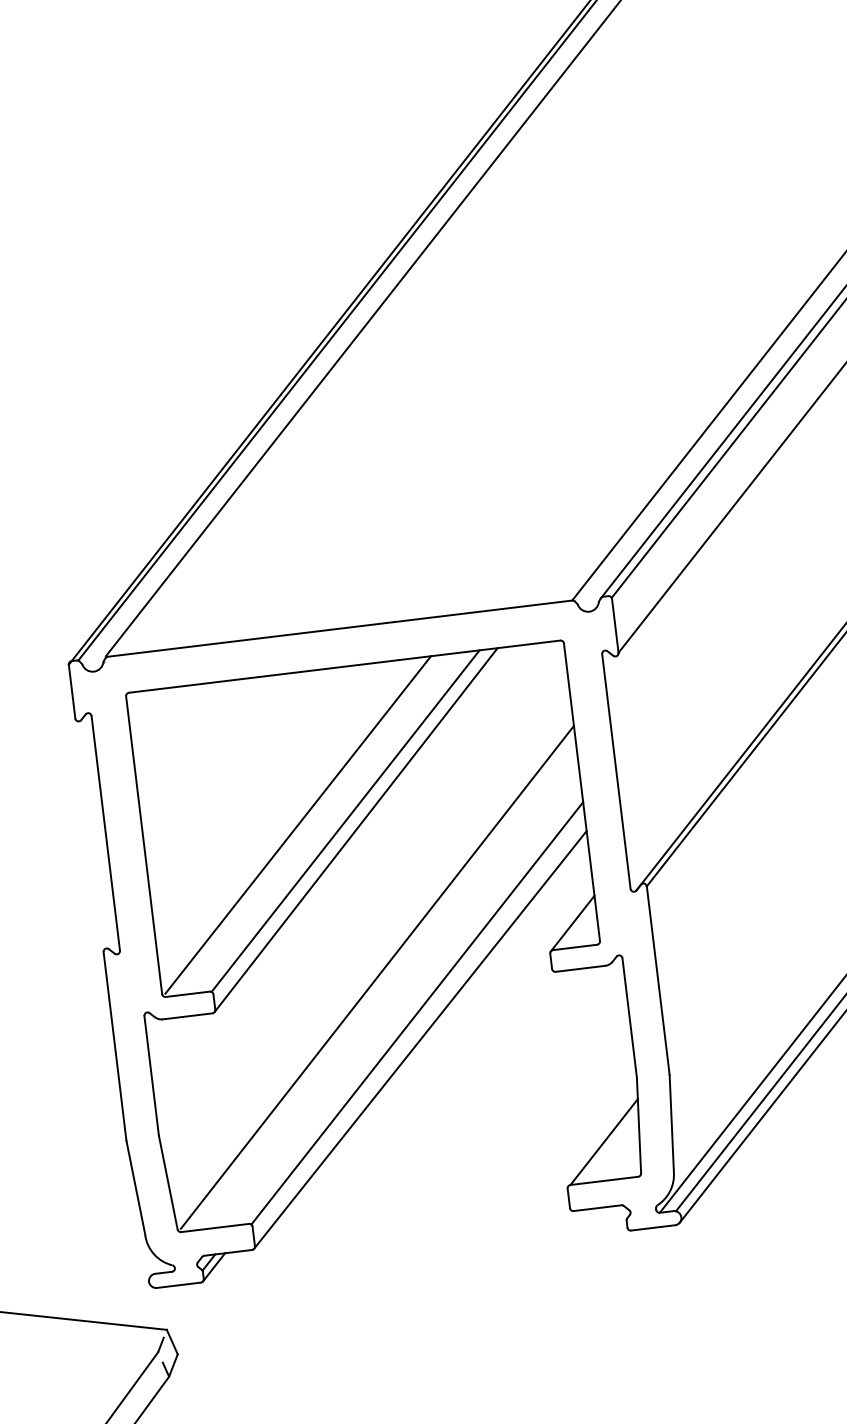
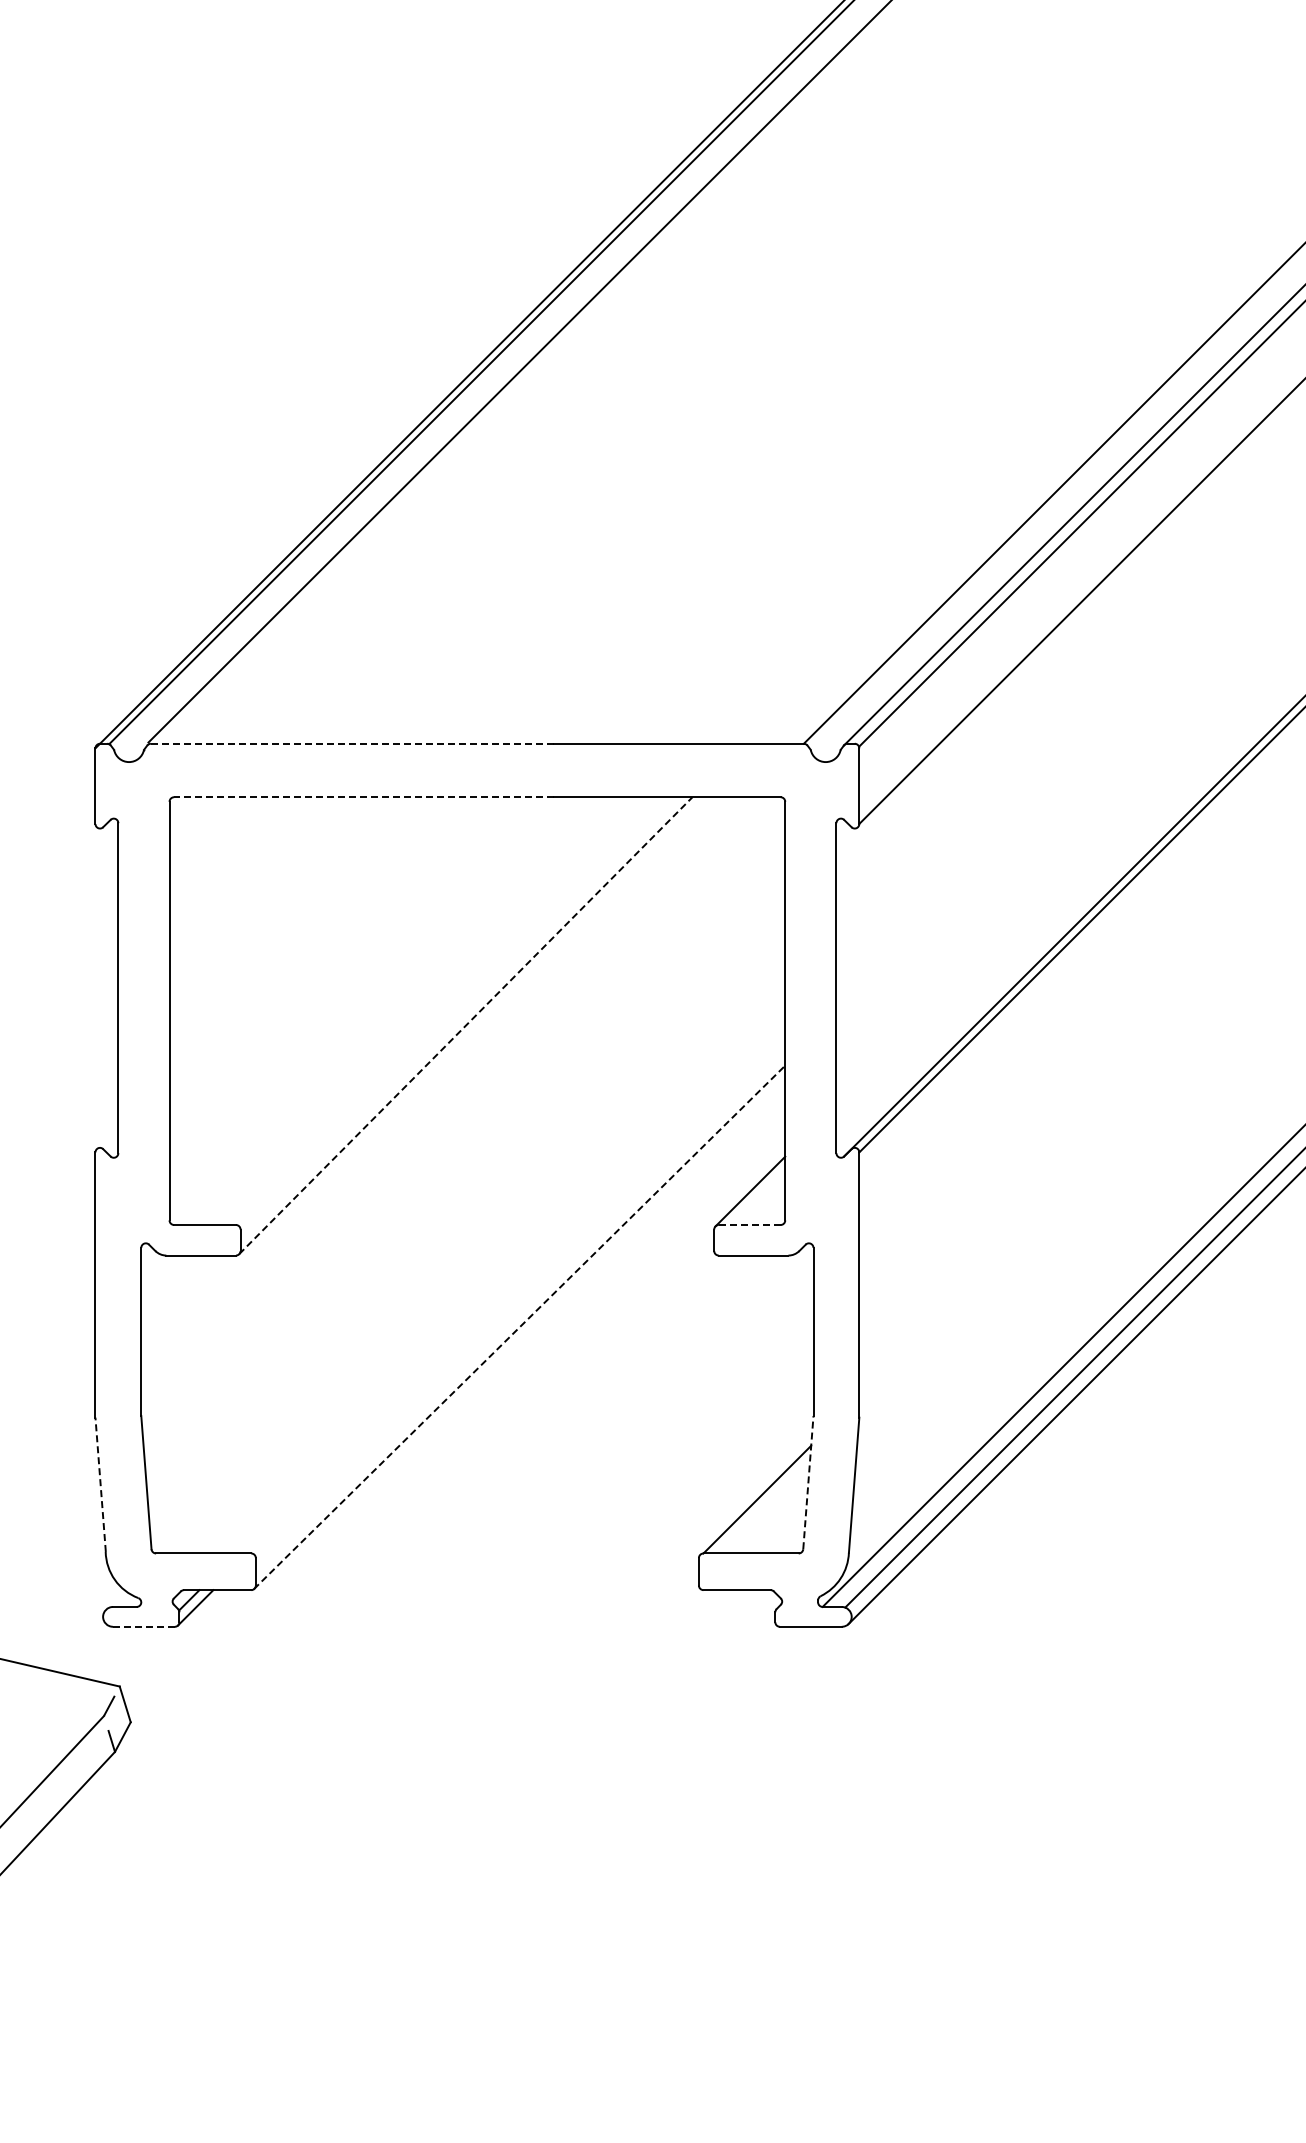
line: (251, 639) -> (352, 743), solid -> dashed
line: (263, 676) -> (363, 797), solid -> dashed
line: (346, 821) -> (453, 1011), removed
line: (298, 824) -> (386, 1008), removed
line: (355, 830) -> (465, 1025), solid -> dashed
line: (575, 947) -> (749, 1225), solid -> dashed
line: (377, 976) -> (470, 1232), removed
line: (416, 1013) -> (519, 1289), removed
line: (420, 1040) -> (519, 1327), solid -> dashed
line: (639, 1125) -> (808, 1482), solid -> dashed
line: (135, 1187) -> (100, 1484), solid -> dashed
line: (178, 1285) -> (143, 1626), solid -> dashed

